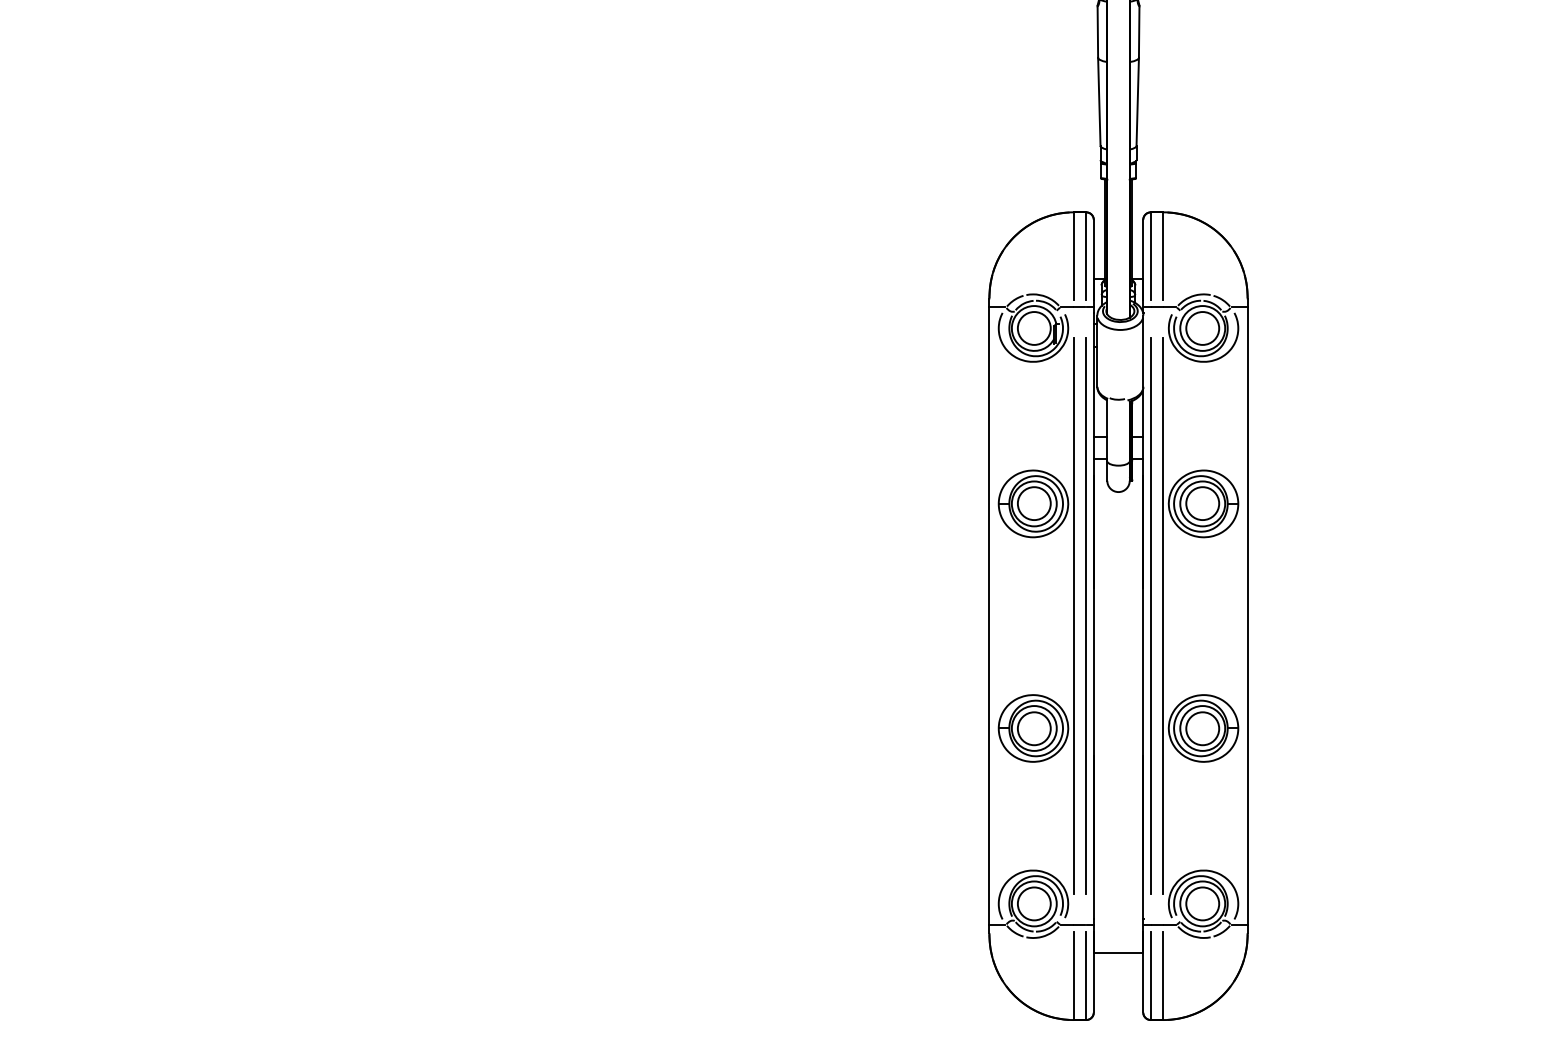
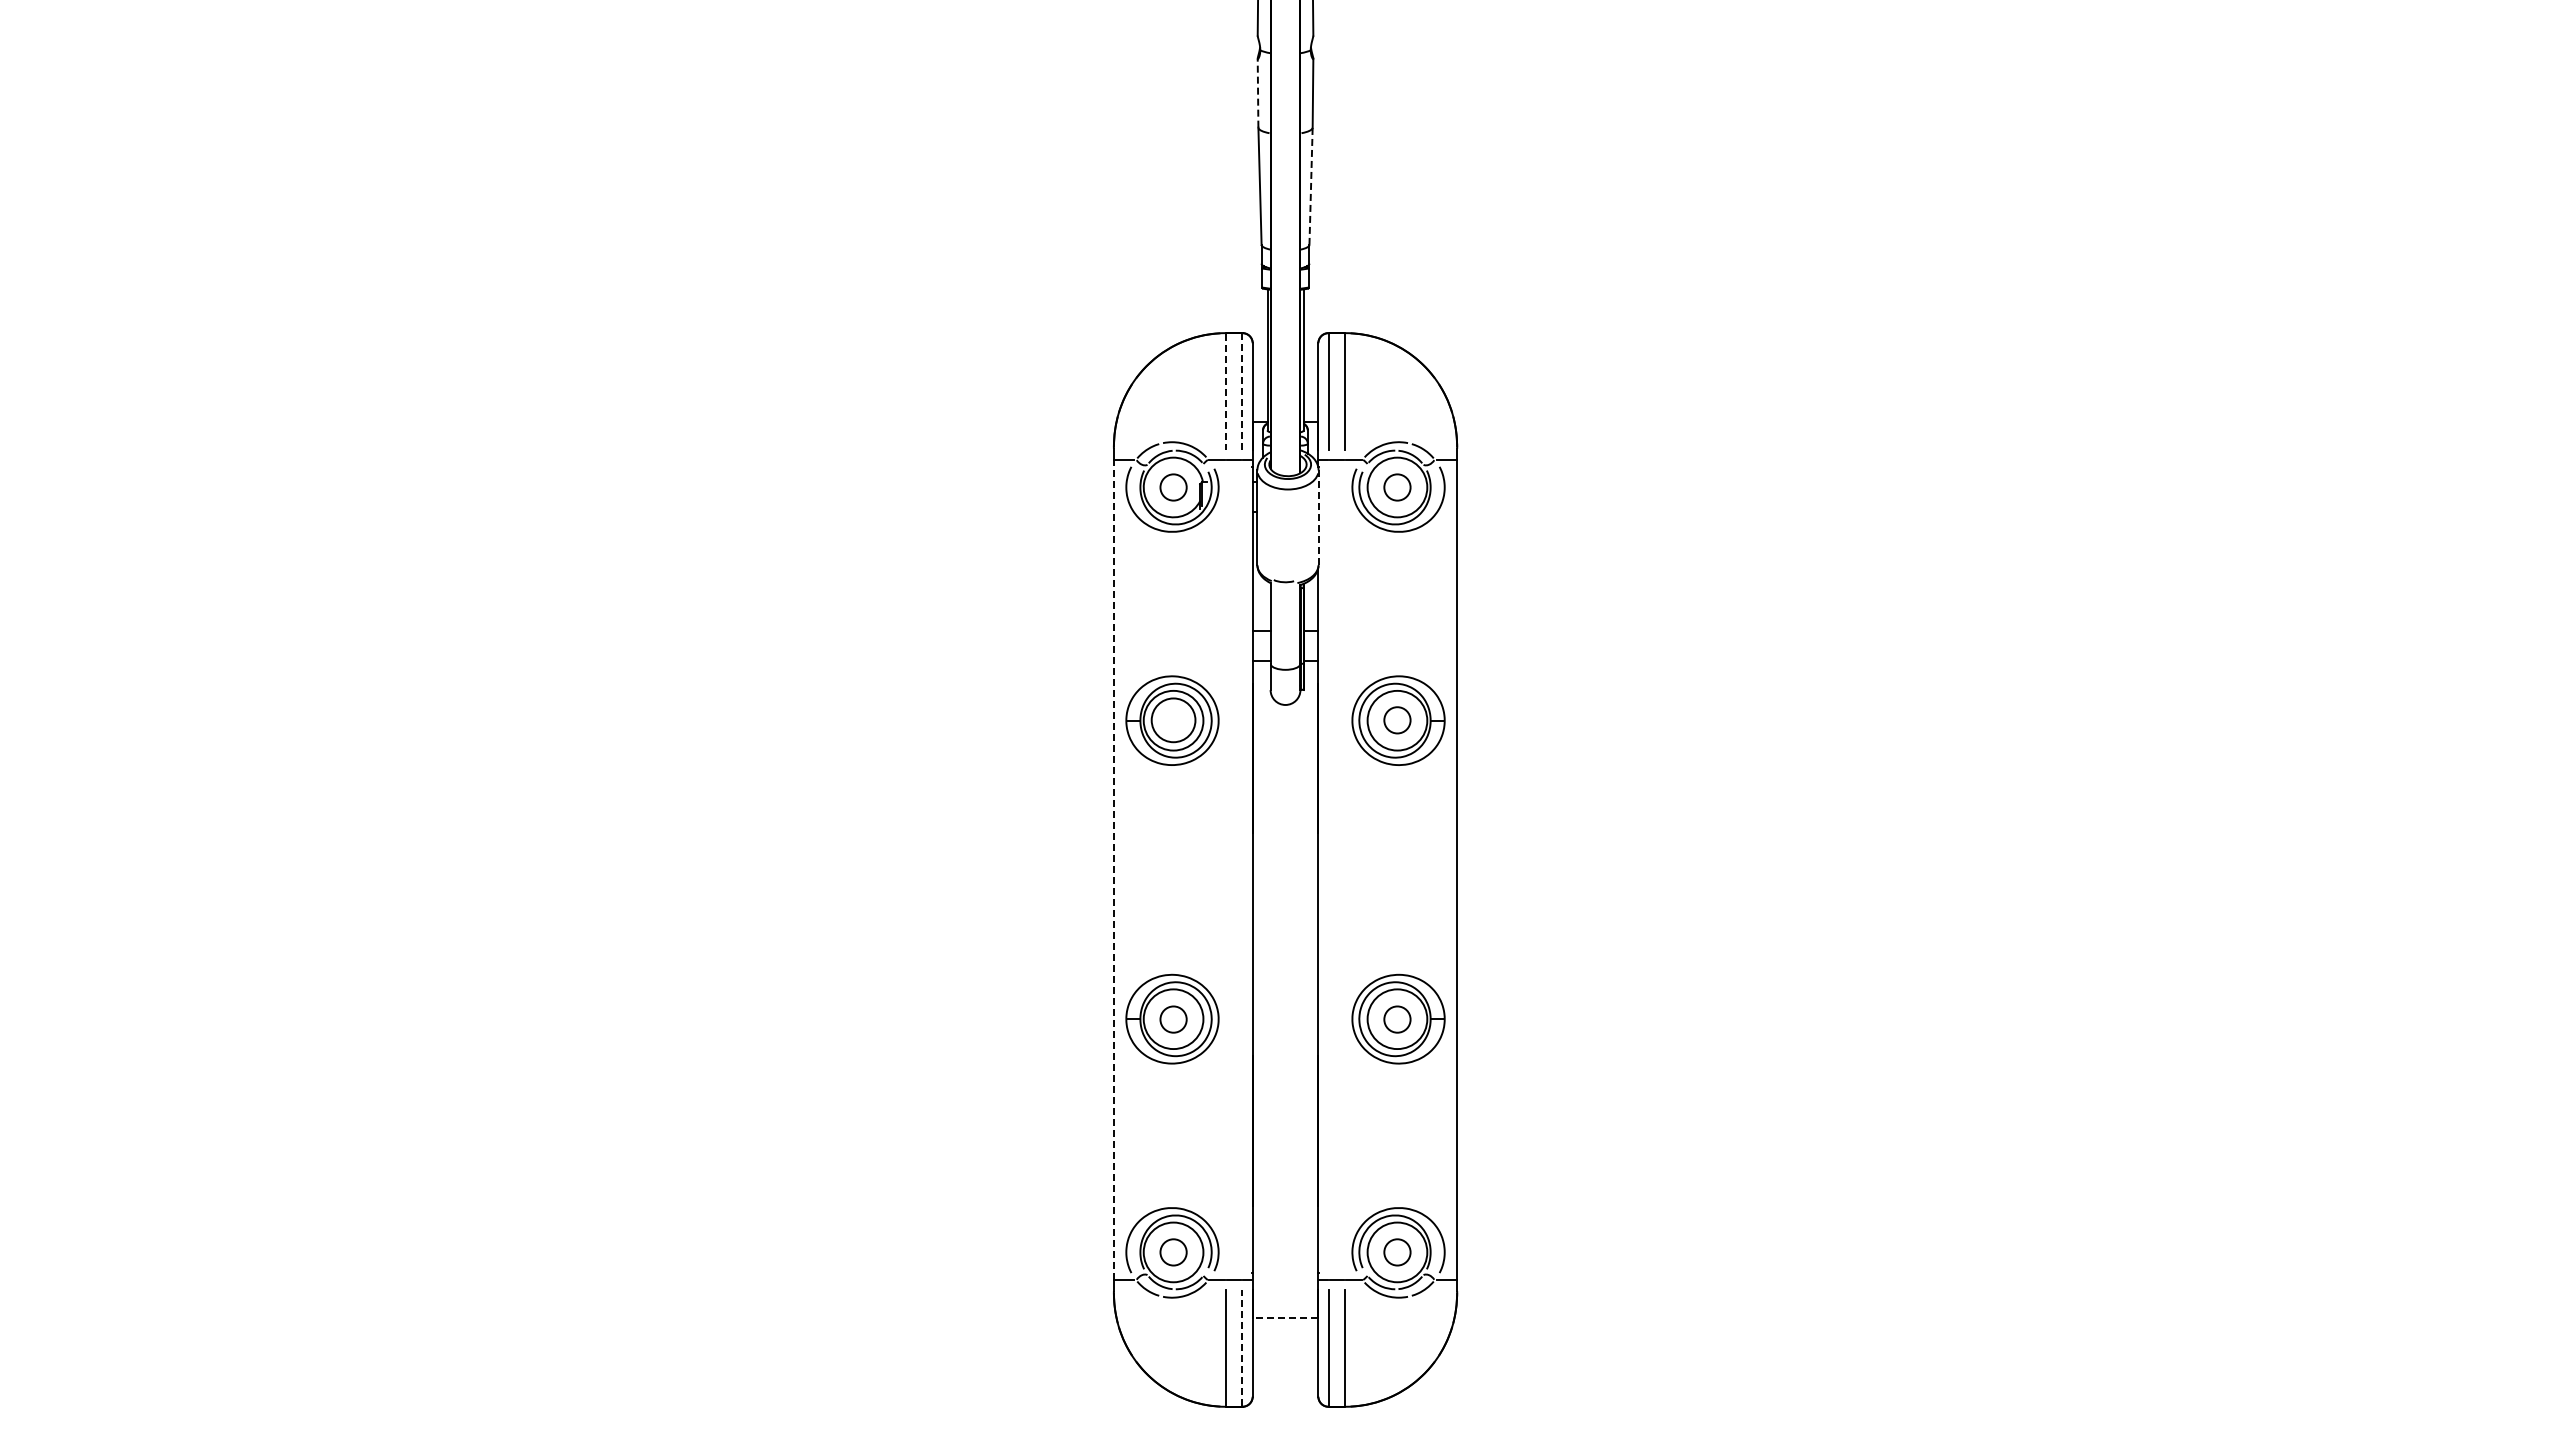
line: (1098, 31) -> (1258, 92), solid -> dashed
line: (1138, 102) -> (1311, 186), solid -> dashed
line: (1073, 257) -> (1225, 392), solid -> dashed
line: (1086, 257) -> (1242, 392), solid -> dashed
circle: (1034, 328) -> (1173, 487), size x0.6
circle: (1202, 328) -> (1397, 487), size x0.6
line: (1143, 351) -> (1318, 518), solid -> dashed
circle: (1202, 503) -> (1397, 720), size x0.6
line: (989, 615) -> (1113, 869), solid -> dashed
line: (1073, 615) -> (1225, 869), removed
line: (1086, 615) -> (1242, 869), removed
line: (1150, 615) -> (1328, 869), removed
line: (1163, 615) -> (1345, 869), removed
circle: (1034, 728) -> (1173, 1019), size x0.6
circle: (1202, 728) -> (1397, 1019), size x0.6
circle: (1034, 903) -> (1173, 1252), size x0.6
circle: (1202, 903) -> (1397, 1252), size x0.6
line: (1118, 952) -> (1285, 1317), solid -> dashed
line: (1086, 975) -> (1242, 1347), solid -> dashed

